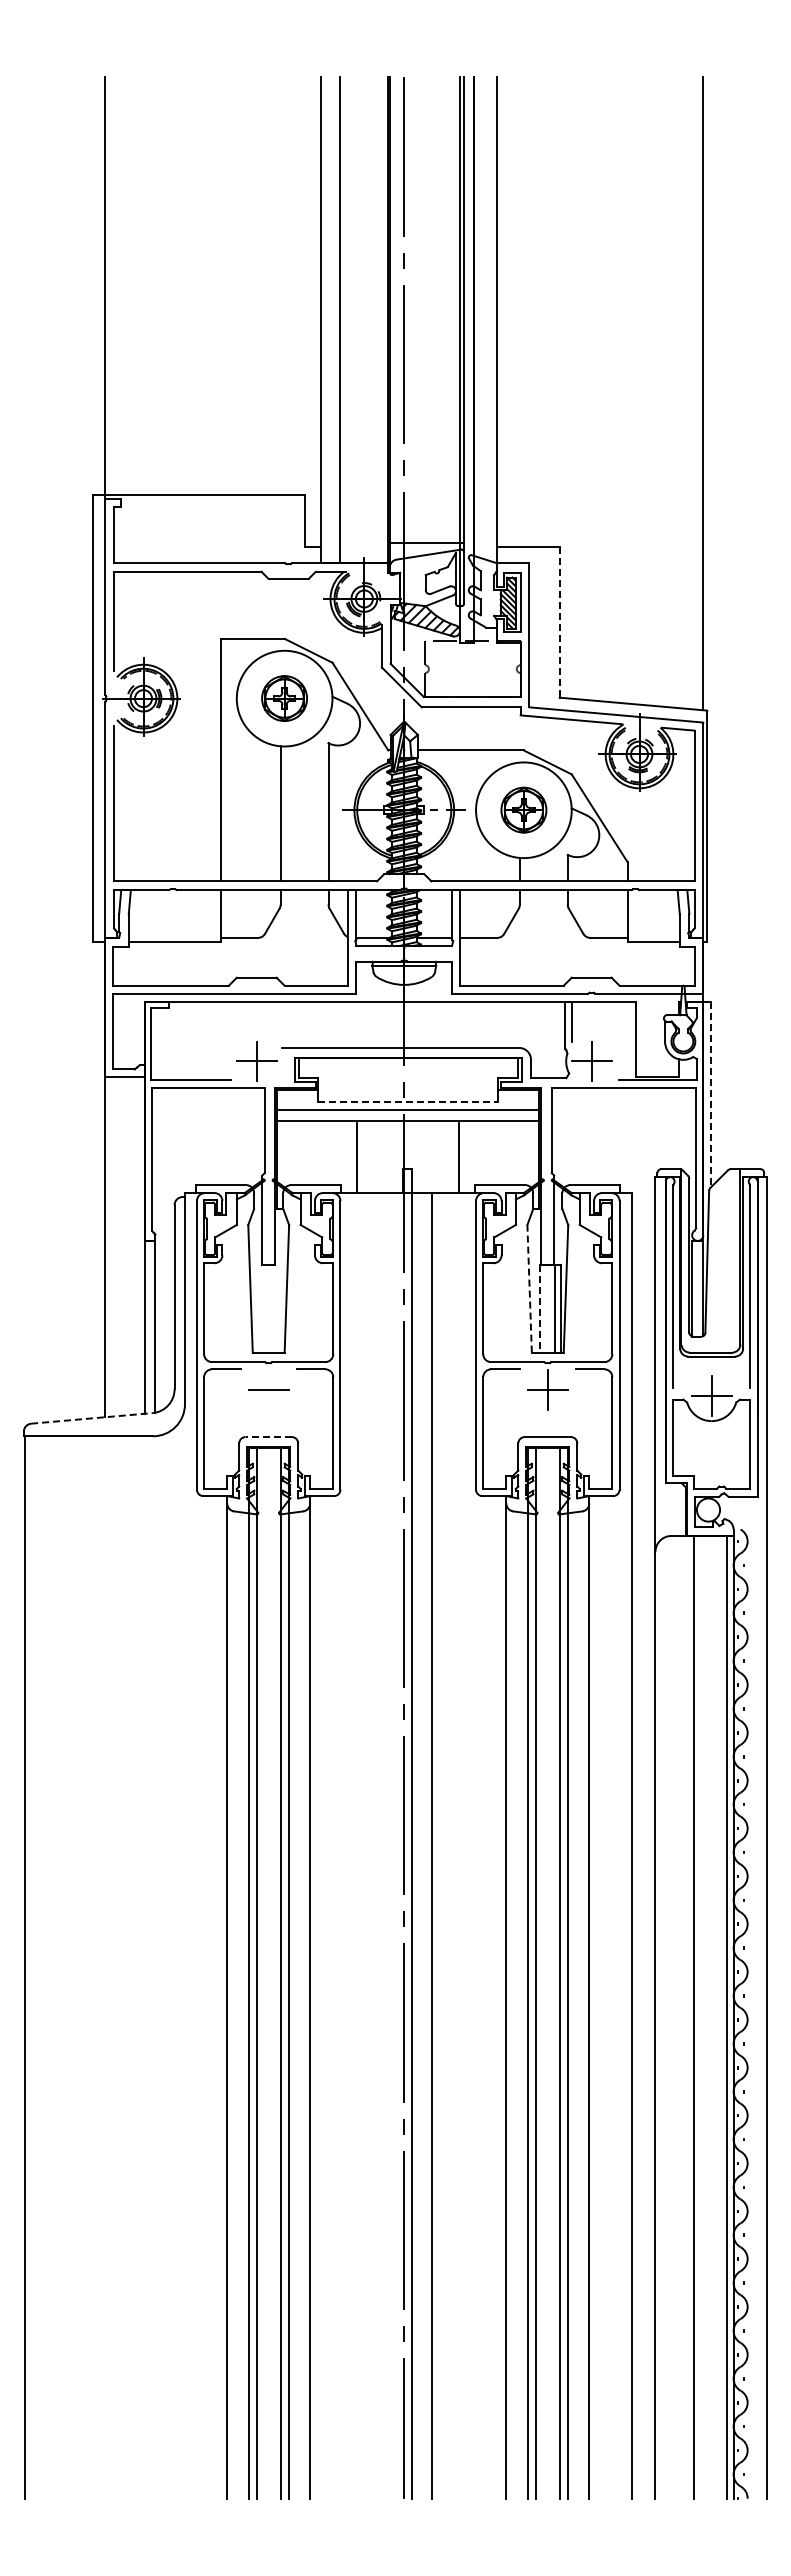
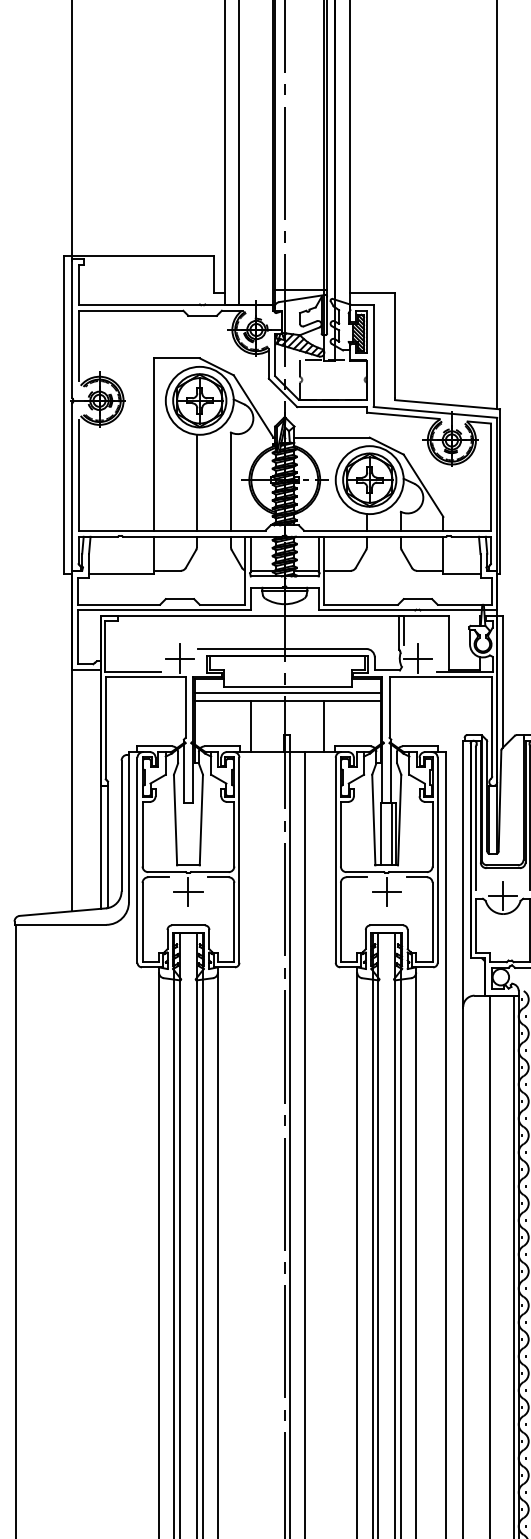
line: (559, 621) -> (395, 346), dashed -> solid
part: (284, 698) -> (199, 400), size x1.67
part: (523, 809) -> (369, 479), size x1.67
line: (711, 1094) -> (503, 682), dashed -> solid
line: (408, 1102) -> (287, 687), dashed -> solid
line: (529, 1288) -> (373, 819), dashed -> solid
line: (539, 1308) -> (380, 834), dashed -> solid
line: (268, 1389) -> (188, 891), added
line: (92, 1418) -> (63, 912), dashed -> solid
line: (268, 1437) -> (188, 925), dashed -> solid

